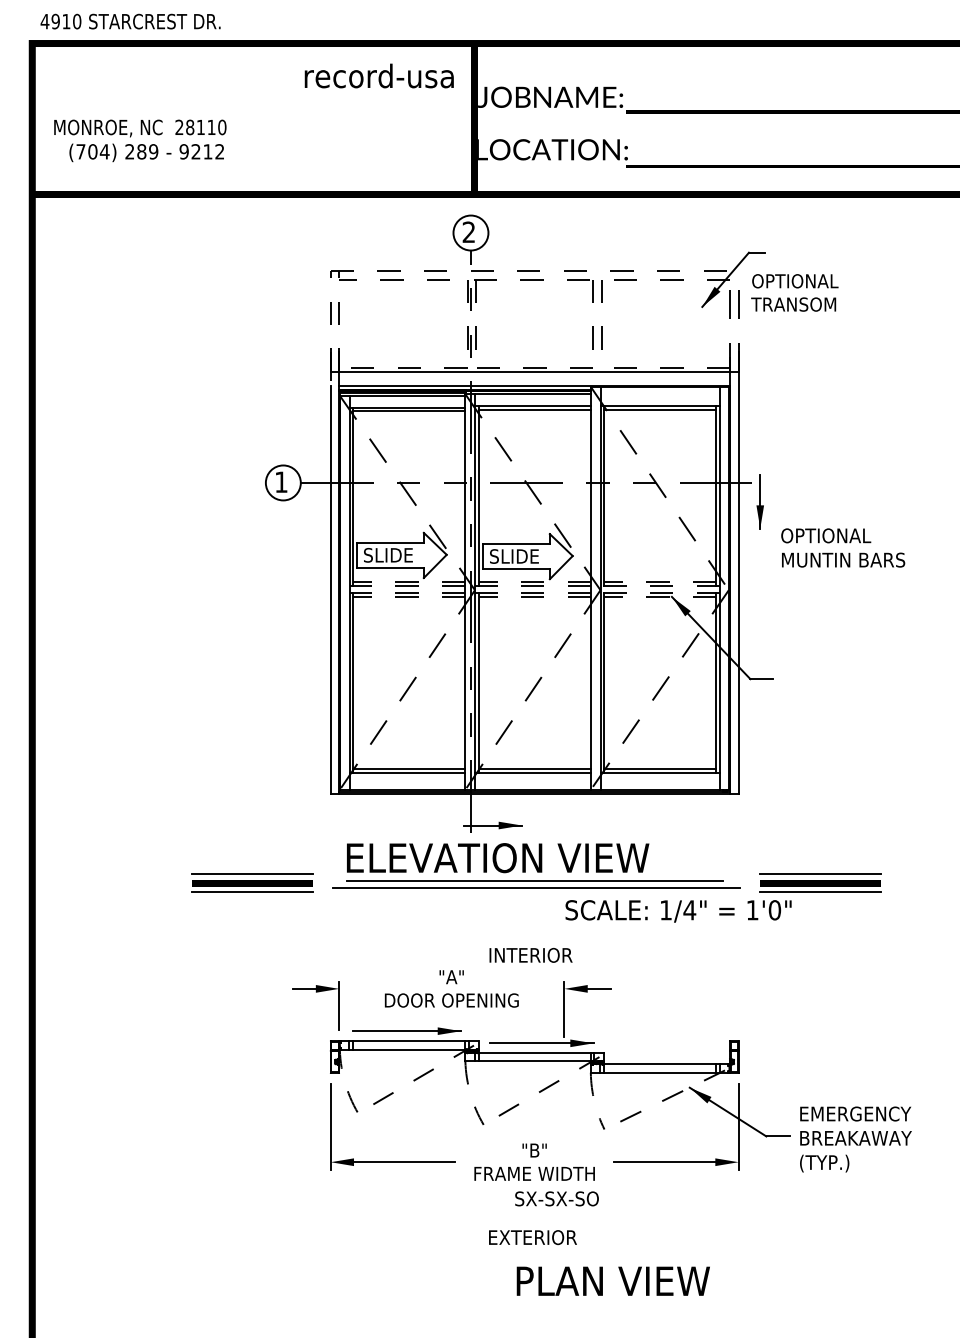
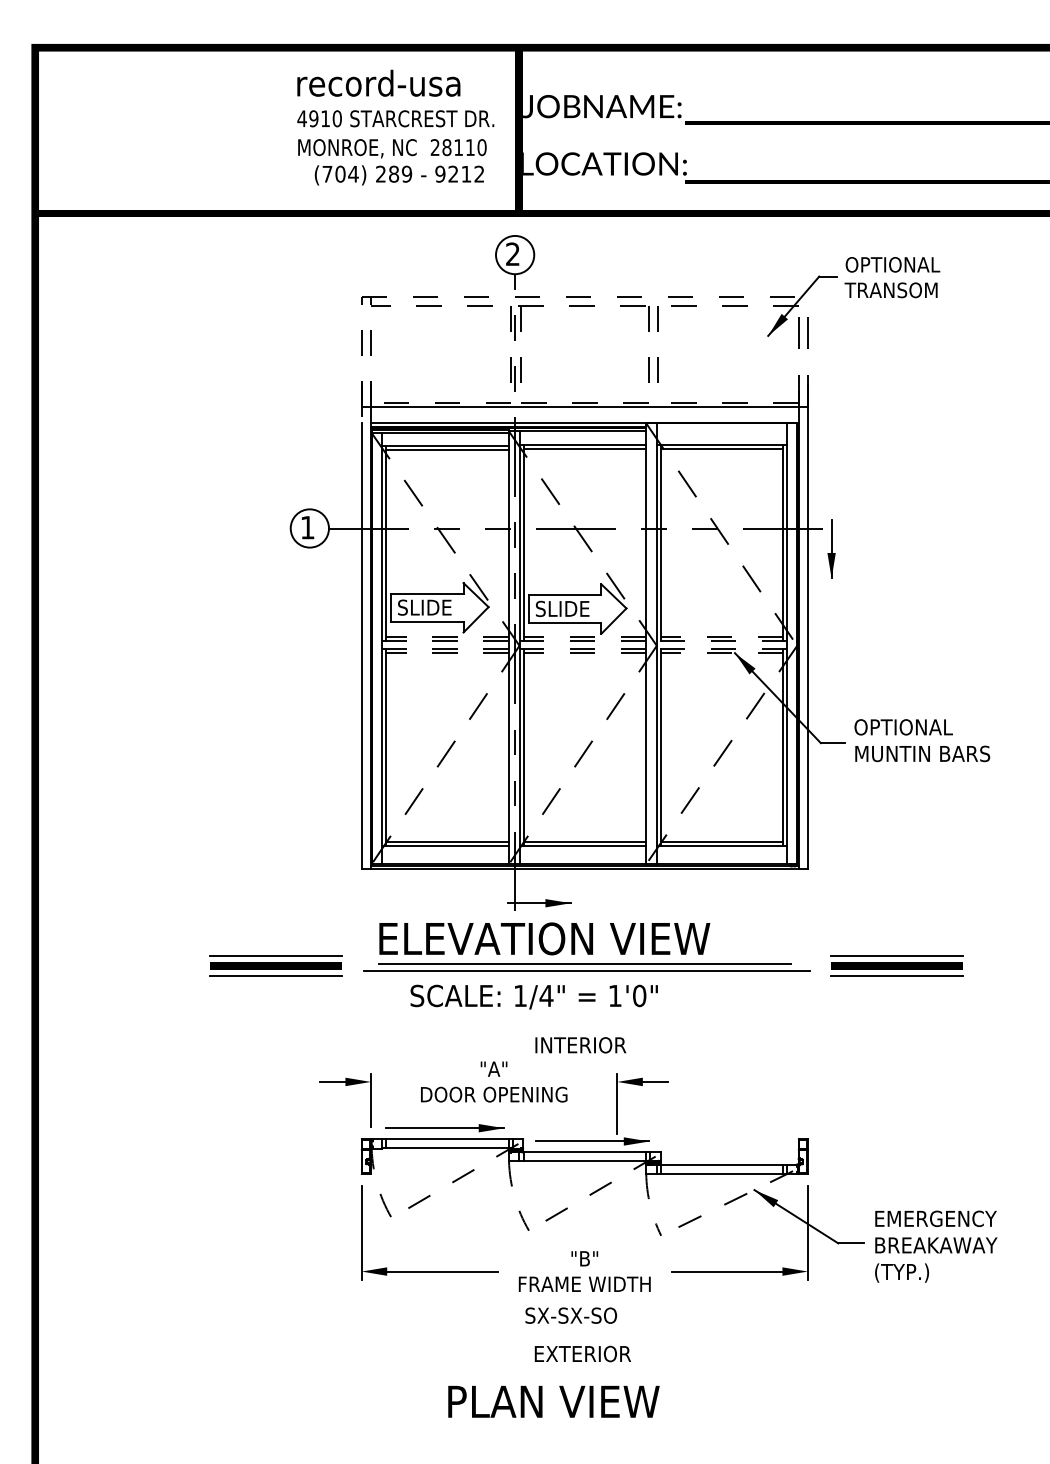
text: (130, 21) -> (395, 118), moved
text: (378, 75) -> (378, 82), moved
text: (140, 141) -> (392, 162), moved
text: (794, 292) -> (892, 277), moved
text: (843, 547) -> (922, 740), moved
text: (677, 910) -> (533, 996), moved
text: (557, 1198) -> (571, 1315), moved
text: (613, 1280) -> (553, 1401), moved

